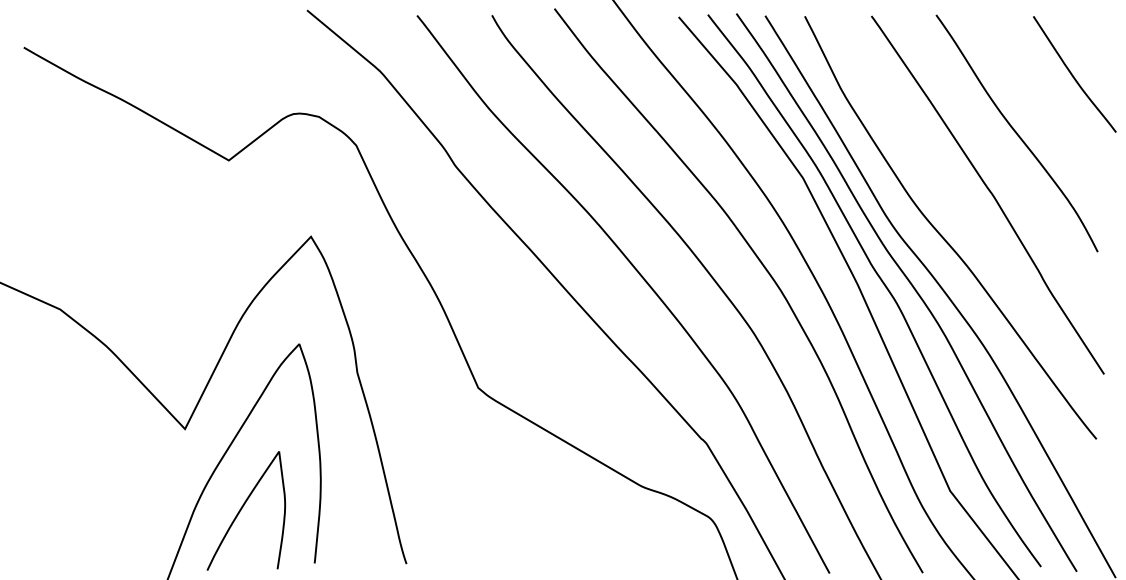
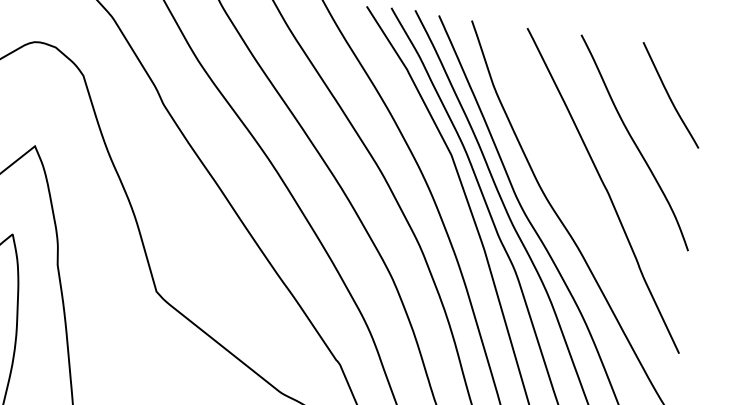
curve: (1073, 75) -> (669, 96), moved

